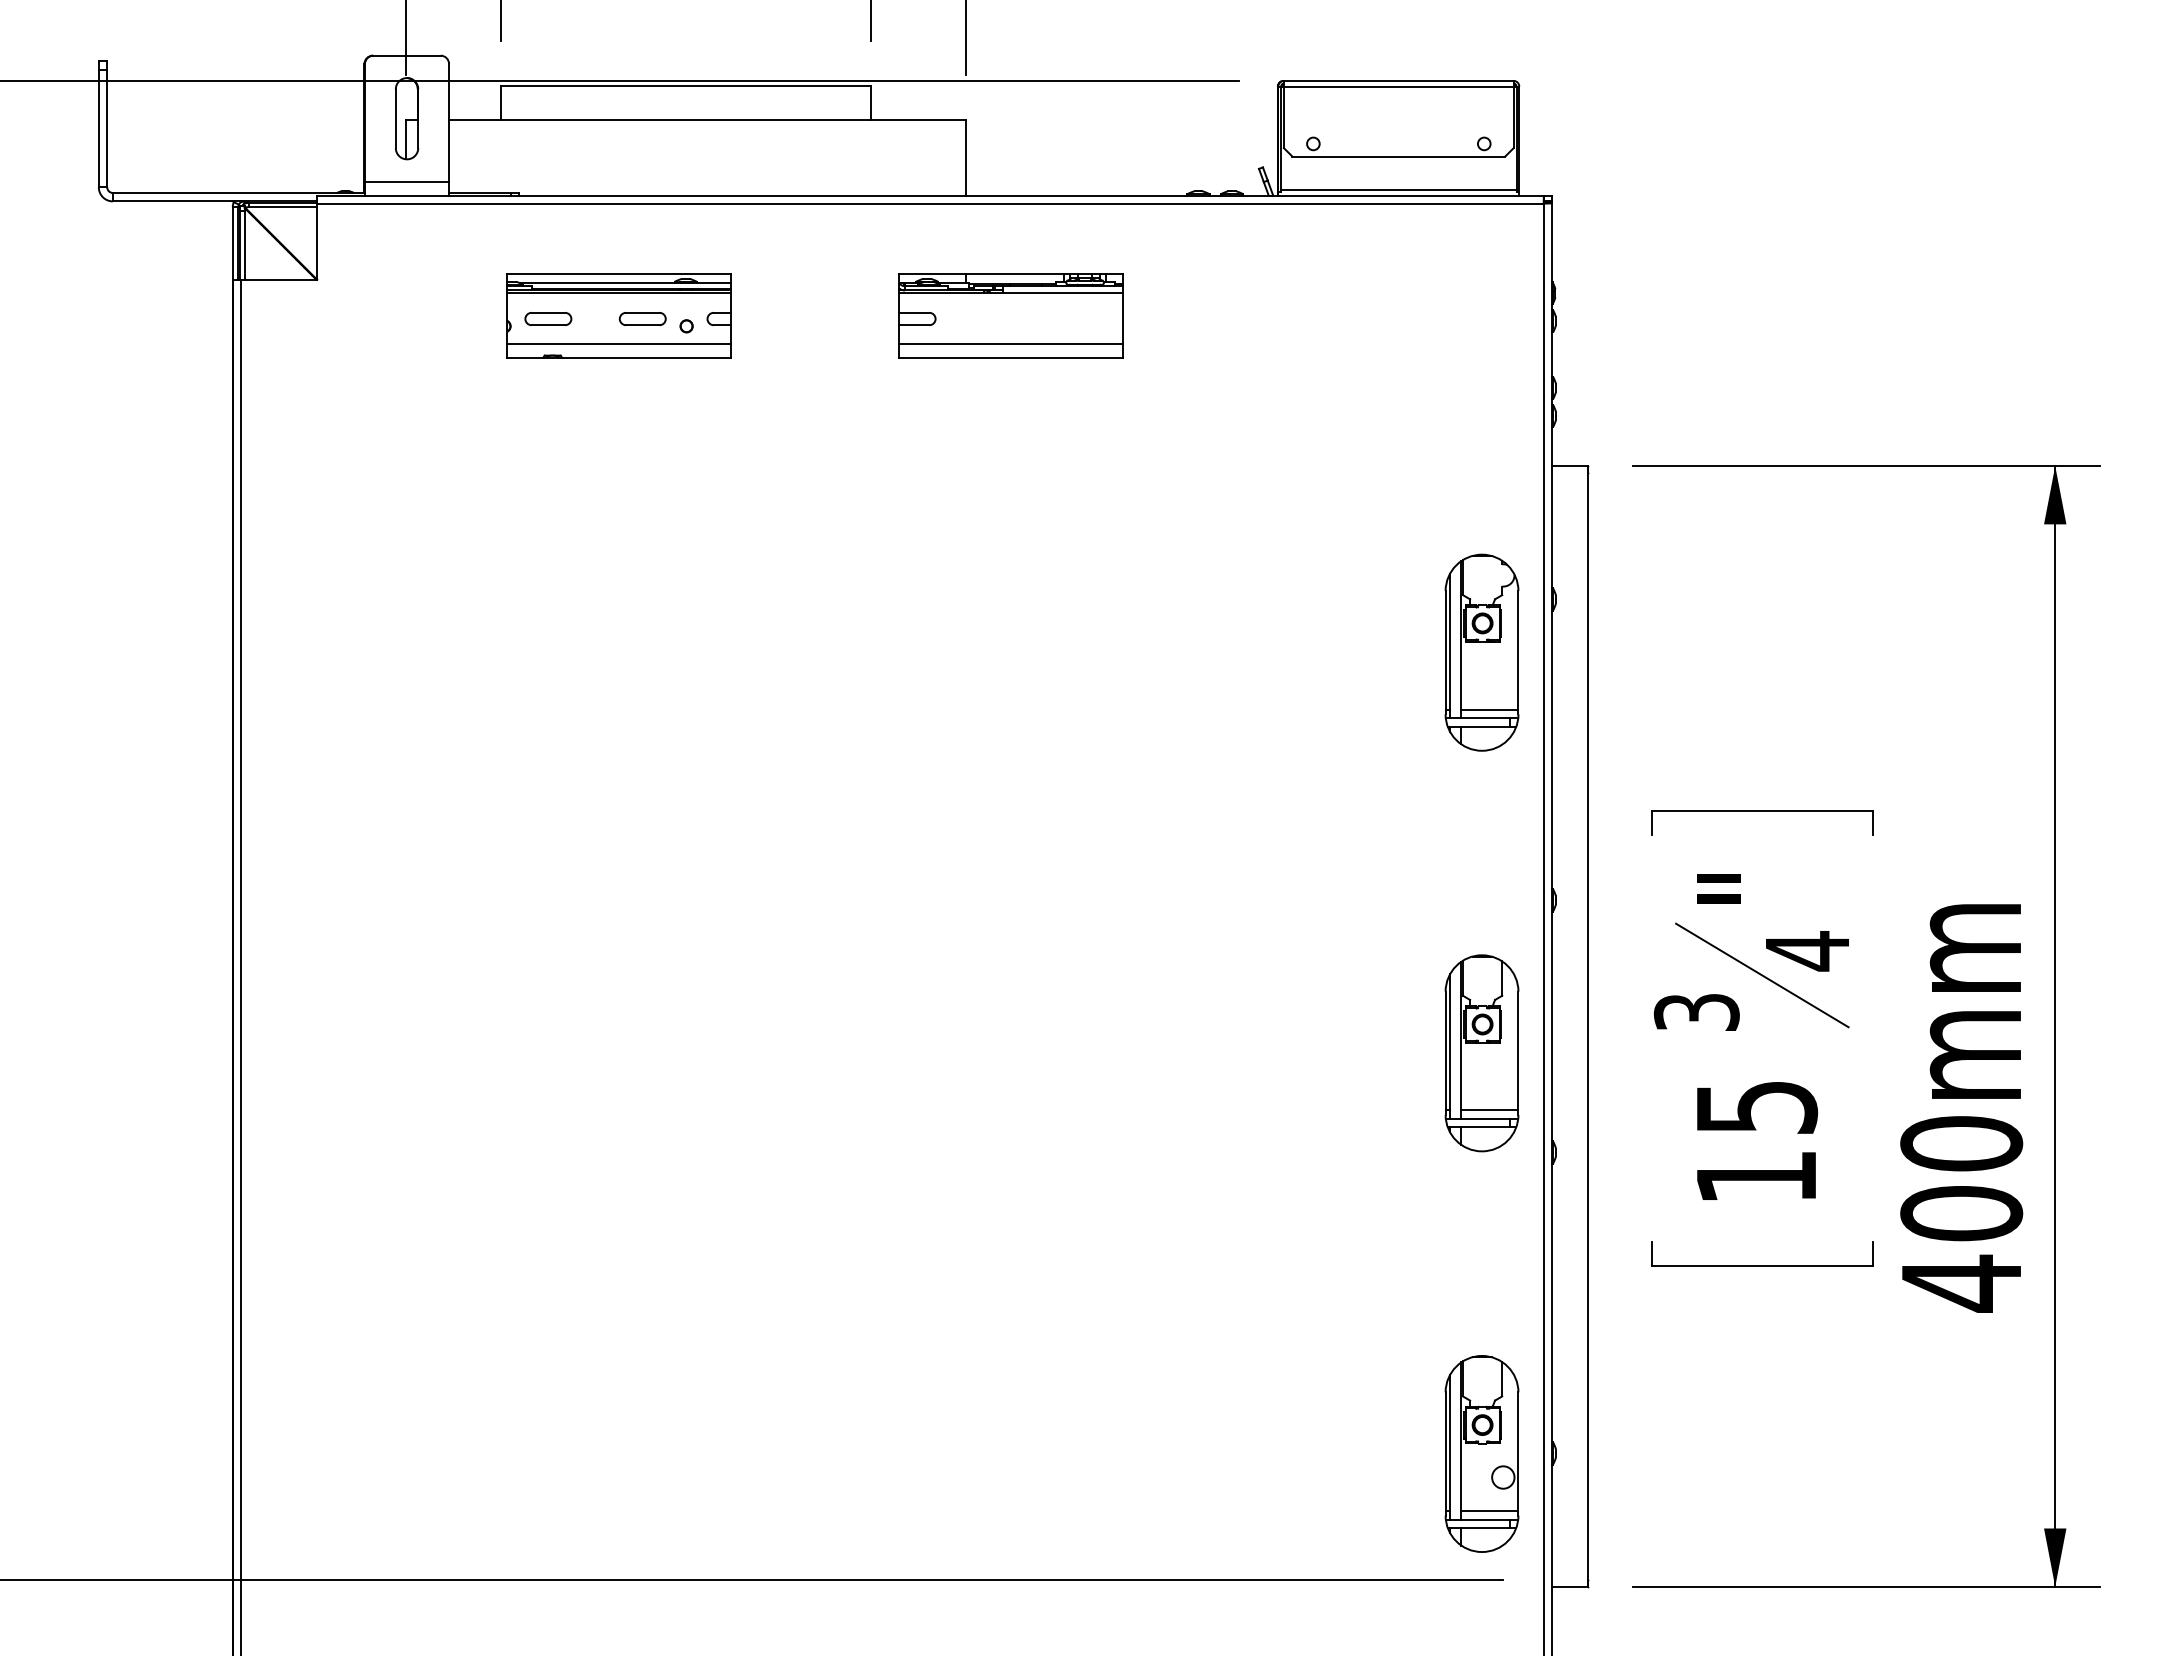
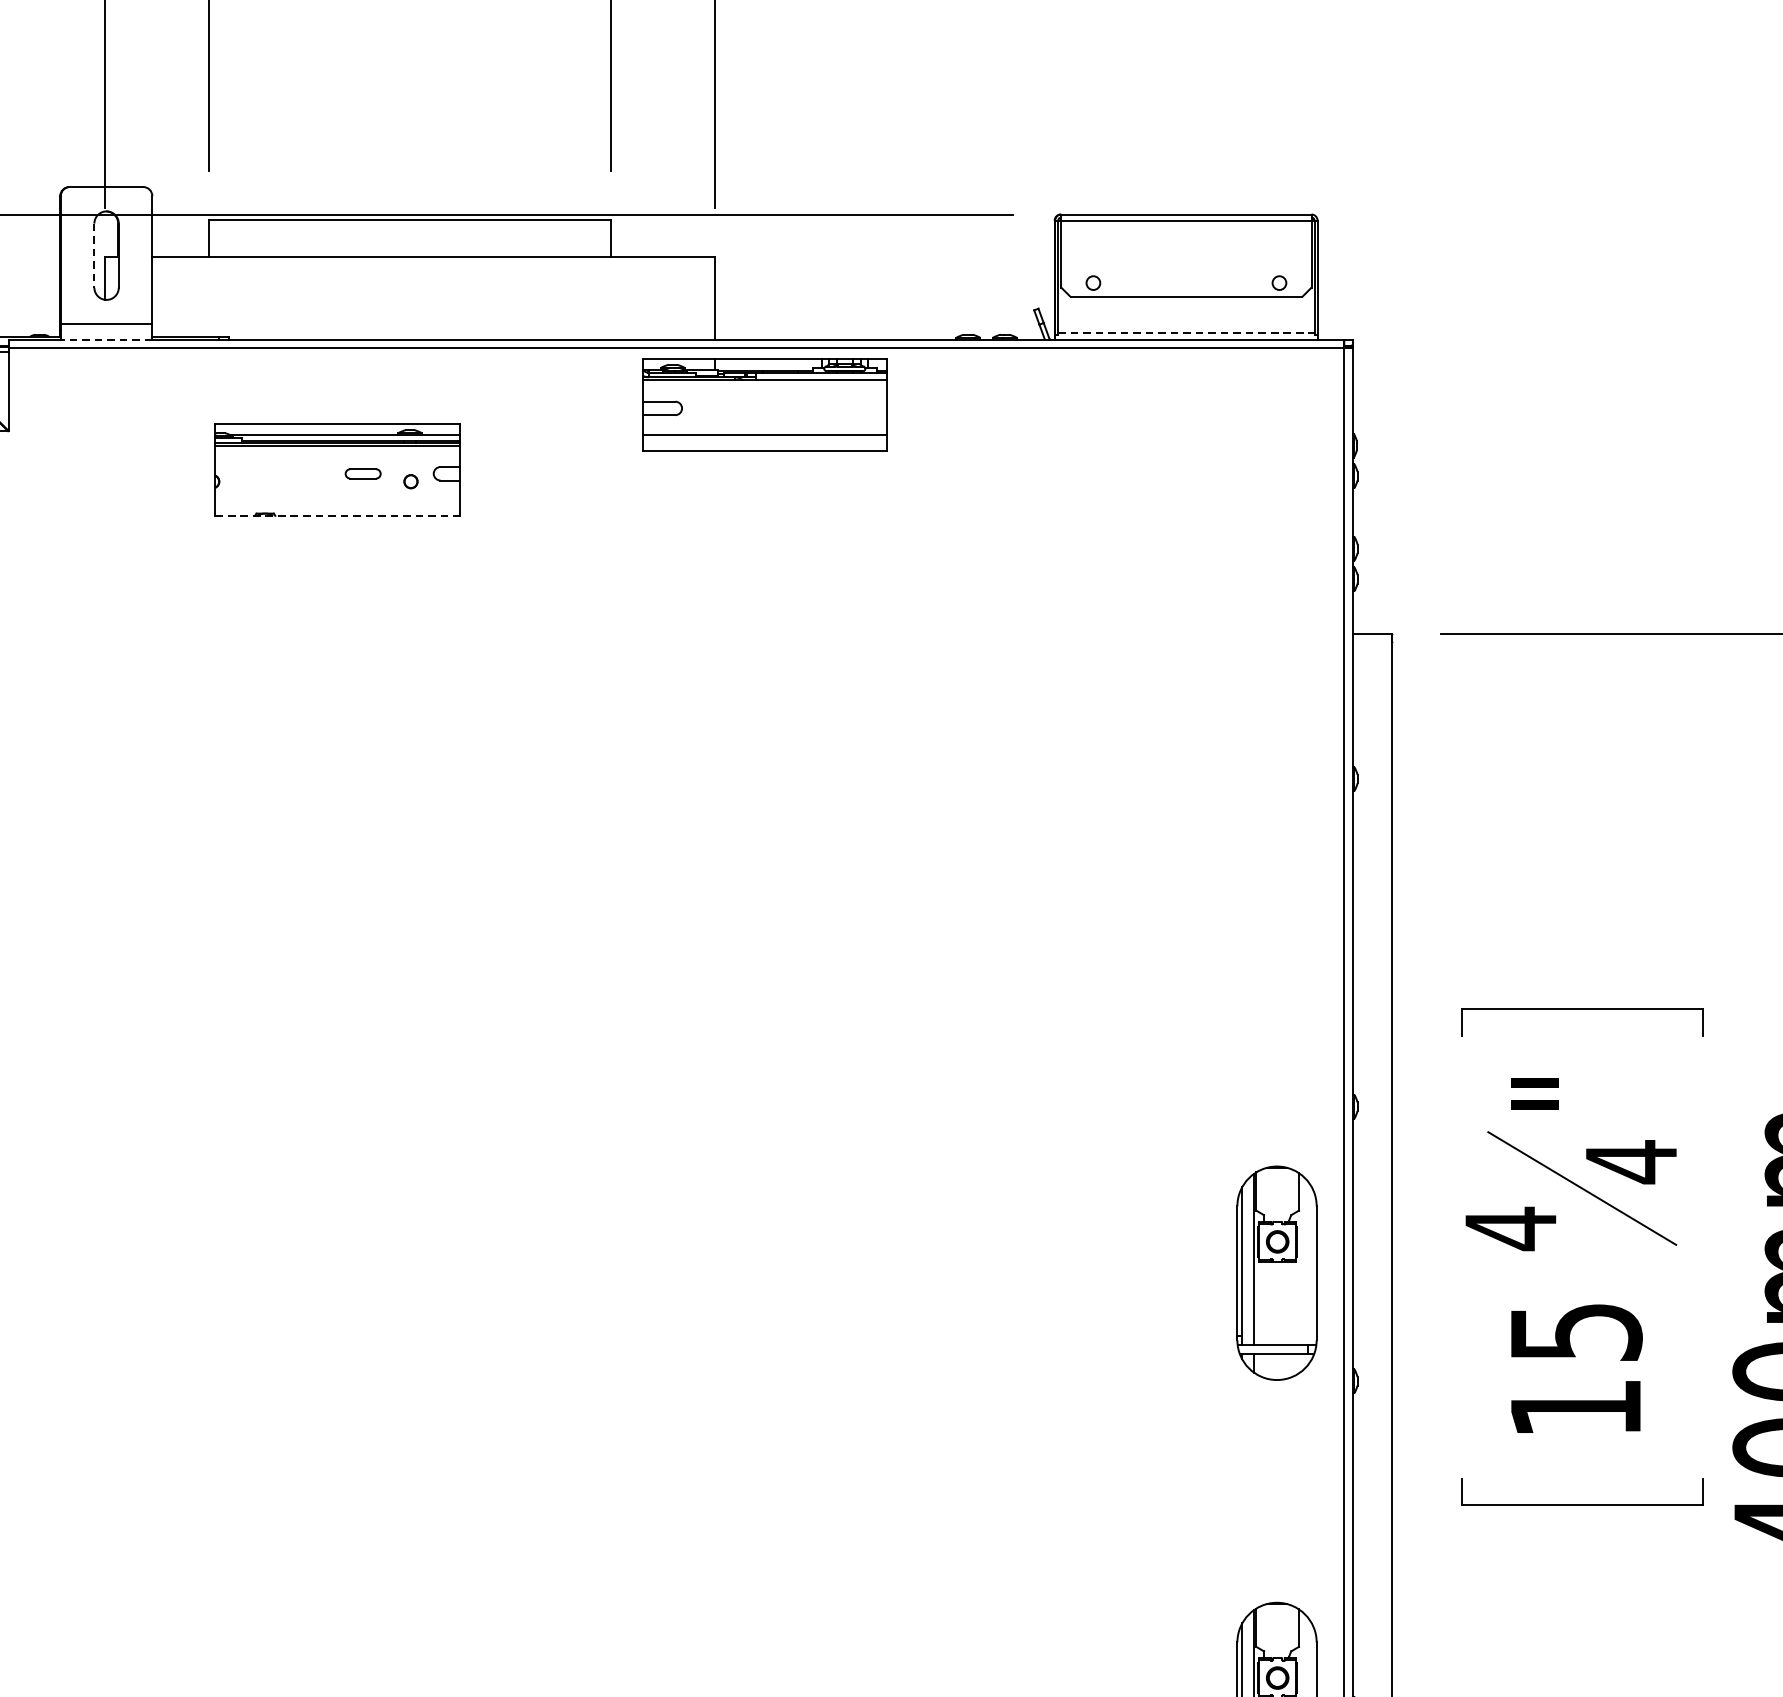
line: (395, 119) -> (94, 256), solid -> dashed
line: (1398, 190) -> (1186, 333), solid -> dashed
line: (406, 195) -> (105, 339), solid -> dashed
part: (1010, 315) -> (763, 404), moved
part: (548, 318) -> (260, 473), removed
part: (642, 319) -> (362, 474), size x0.7
line: (619, 343) -> (337, 500), removed
line: (619, 357) -> (337, 515), solid -> dashed
part: (1481, 652) -> (1276, 836), removed
text: (1696, 1012) -> (1510, 1228), 3 -> 4
line: (1489, 1110) -> (1285, 1335), removed

